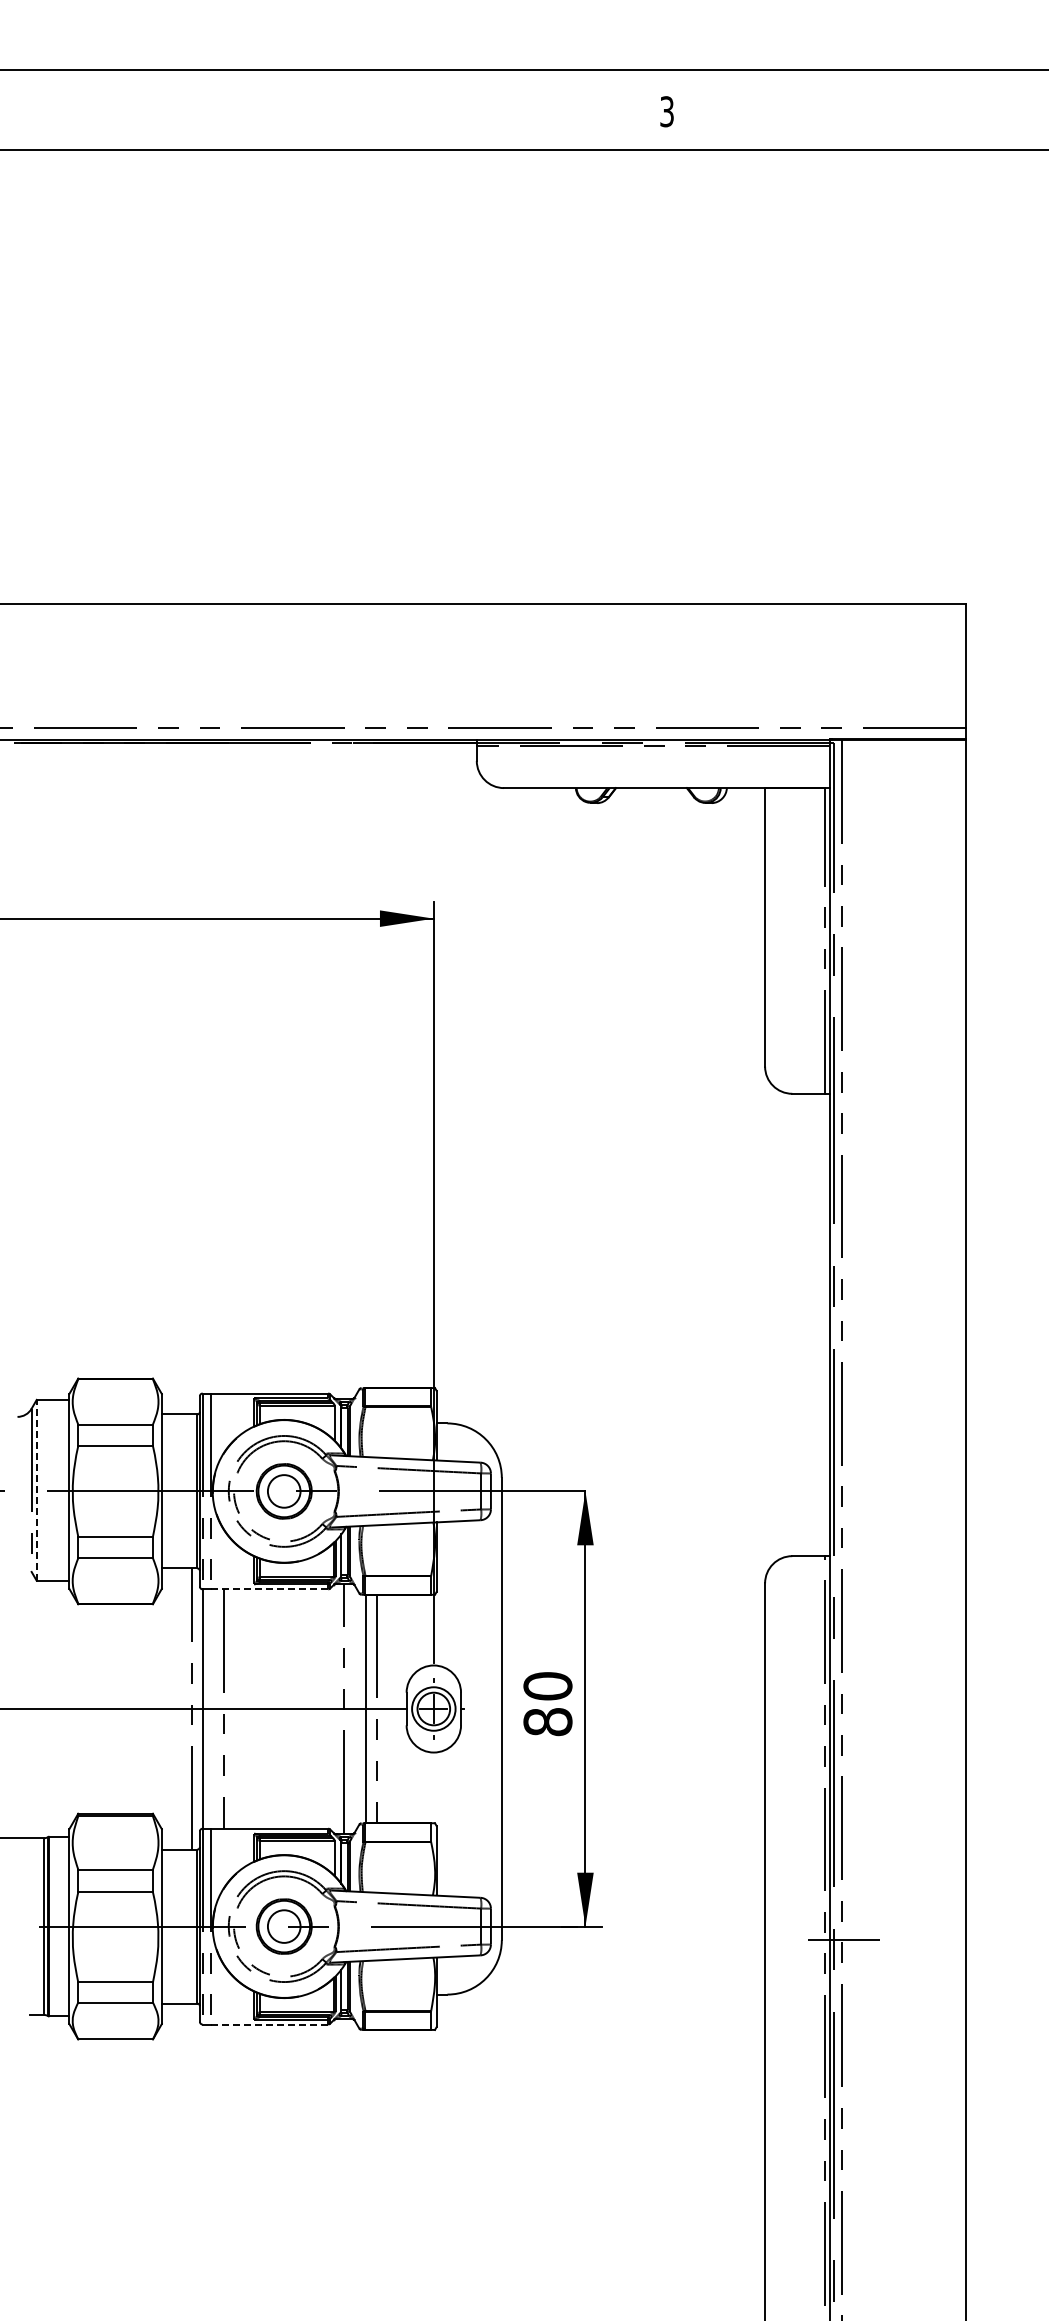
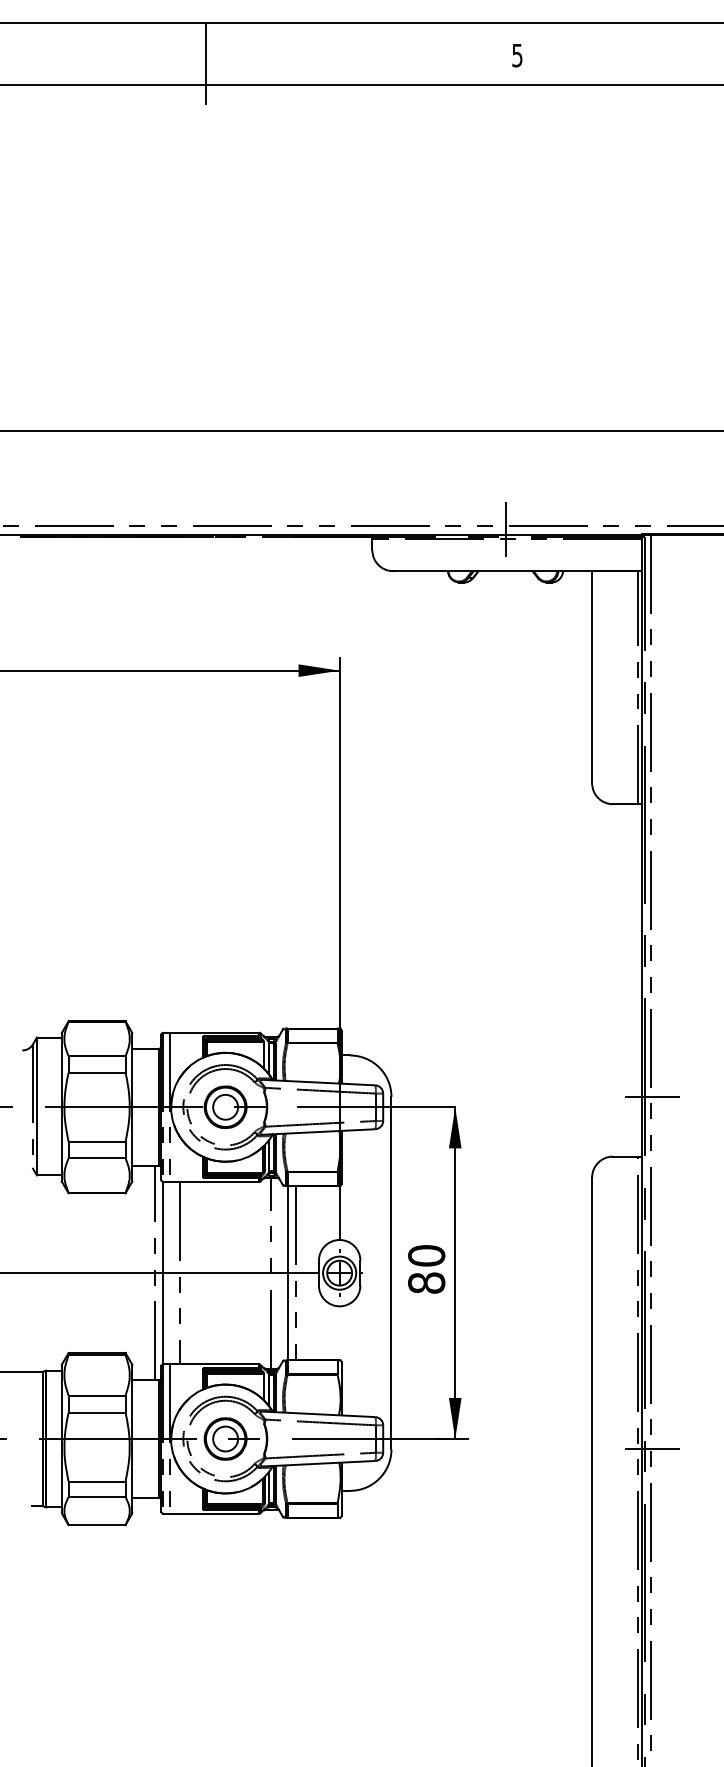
text: (666, 111) -> (517, 55), 3 -> 5
line: (258, 122) -> (206, 63), added
line: (651, 733) -> (505, 529), added
line: (843, 1477) -> (651, 1096), added
line: (36, 1489) -> (36, 1105), dashed -> solid
line: (269, 1589) -> (214, 1182), dashed -> solid
line: (269, 2024) -> (214, 1513), dashed -> solid

